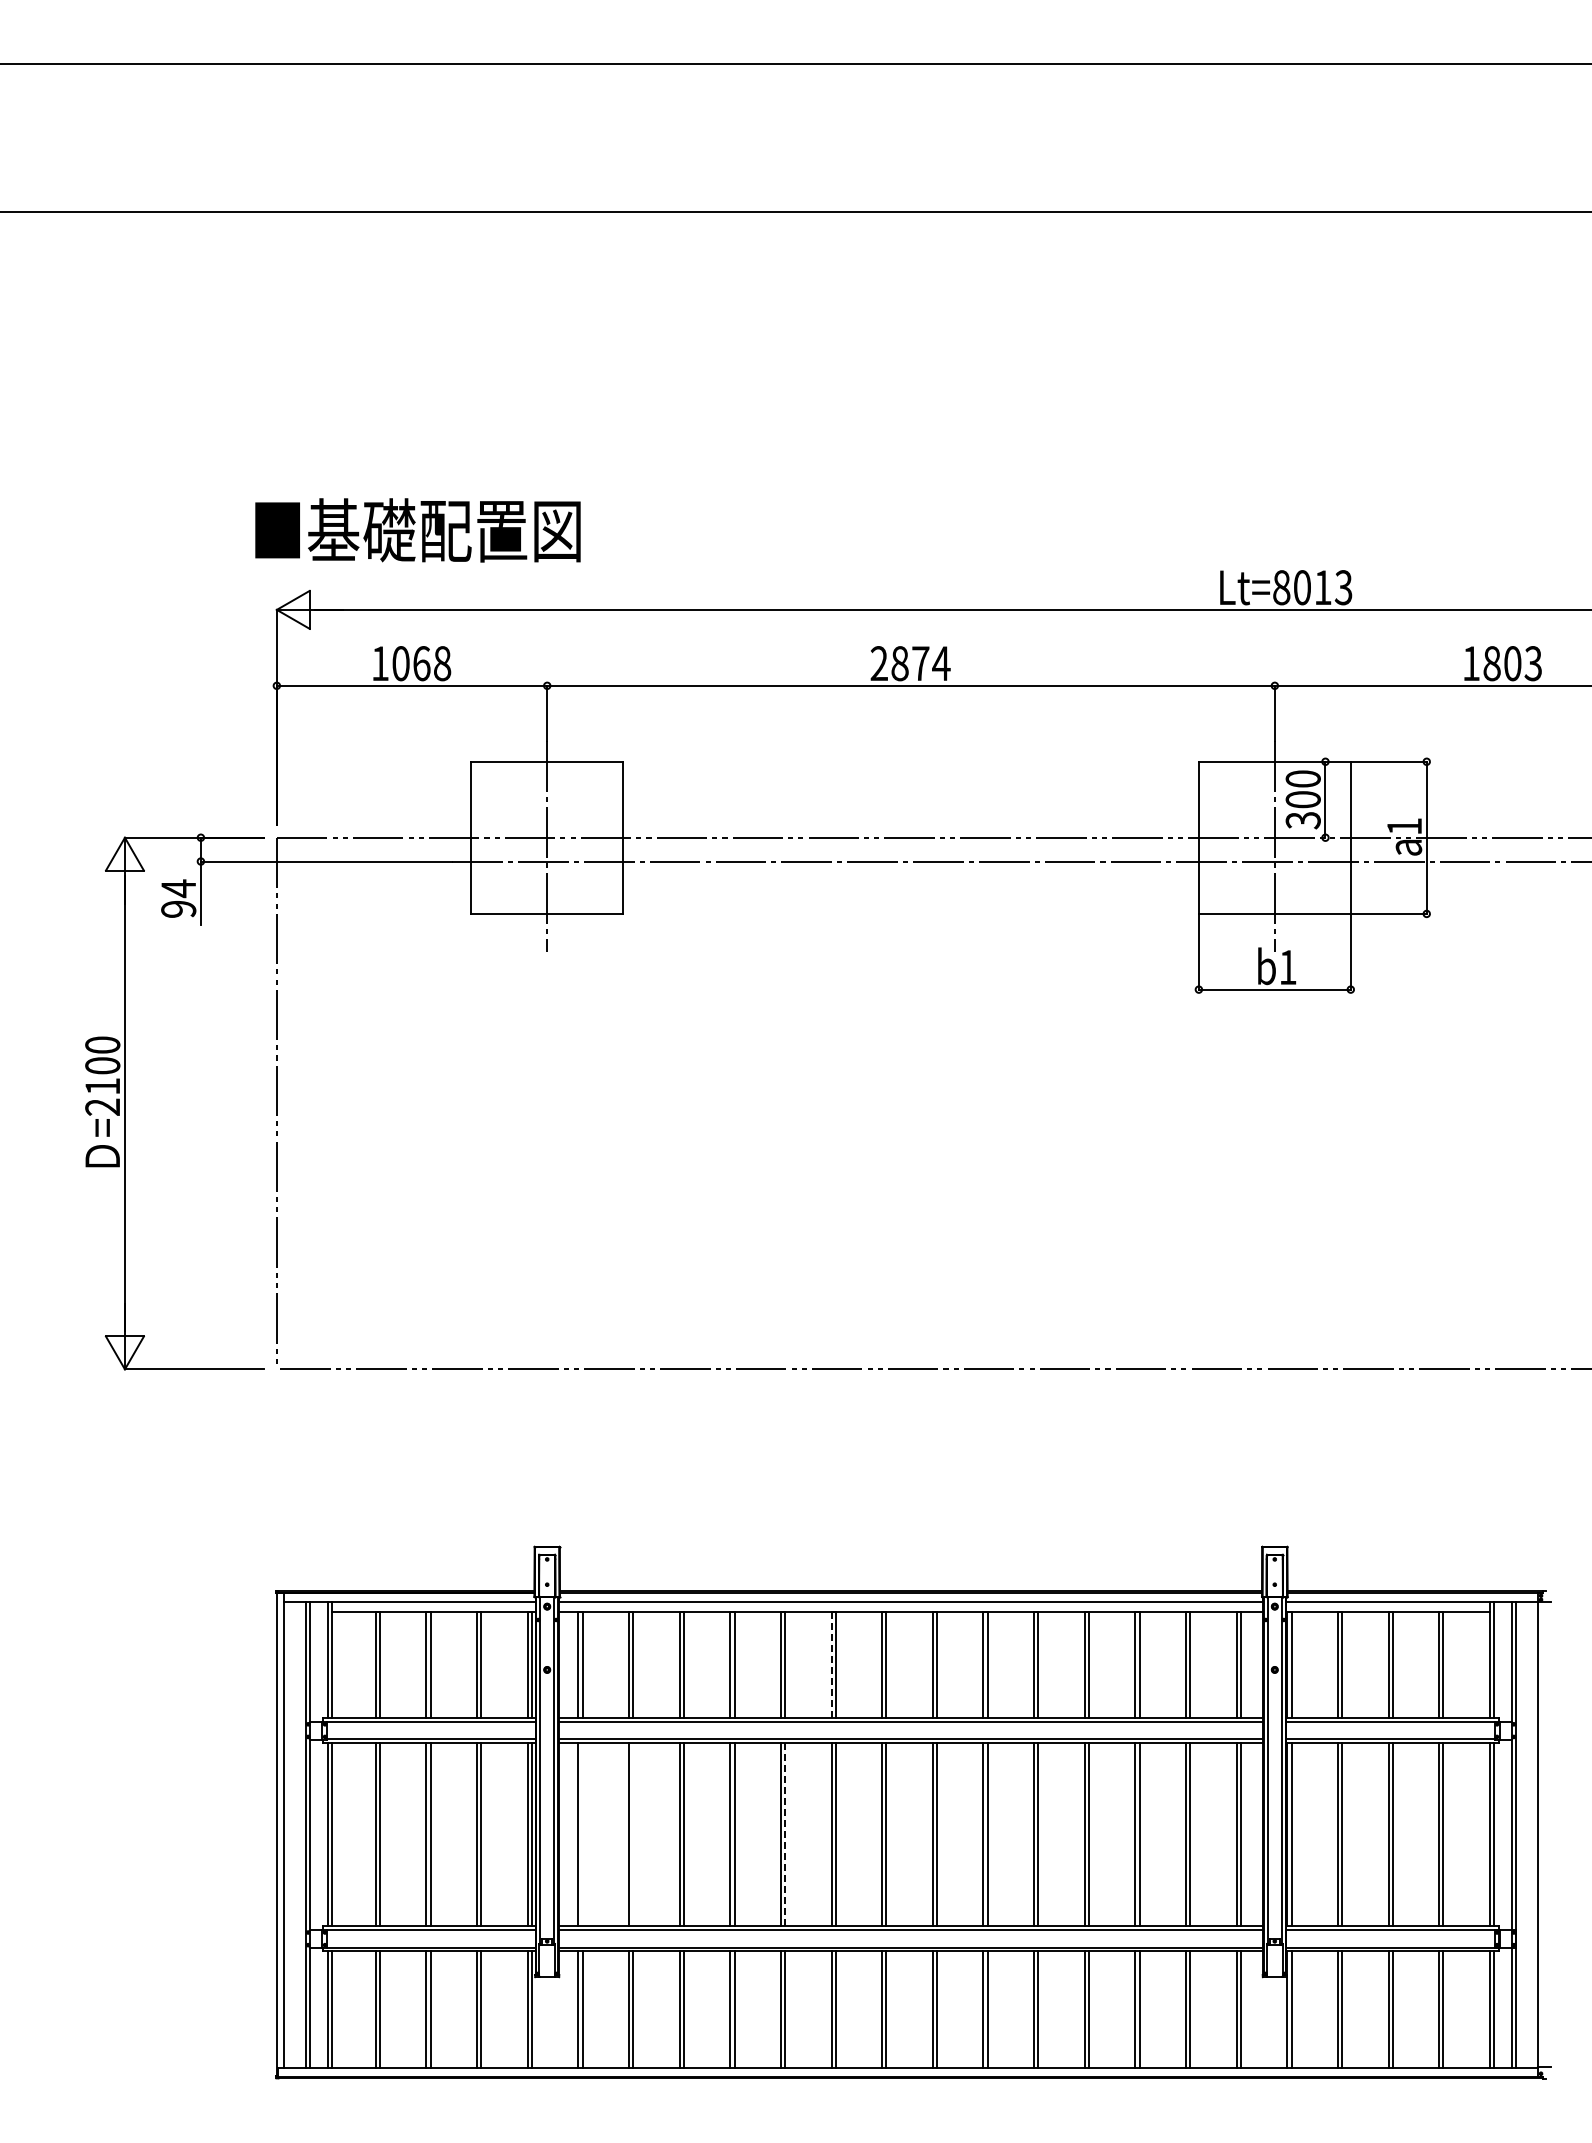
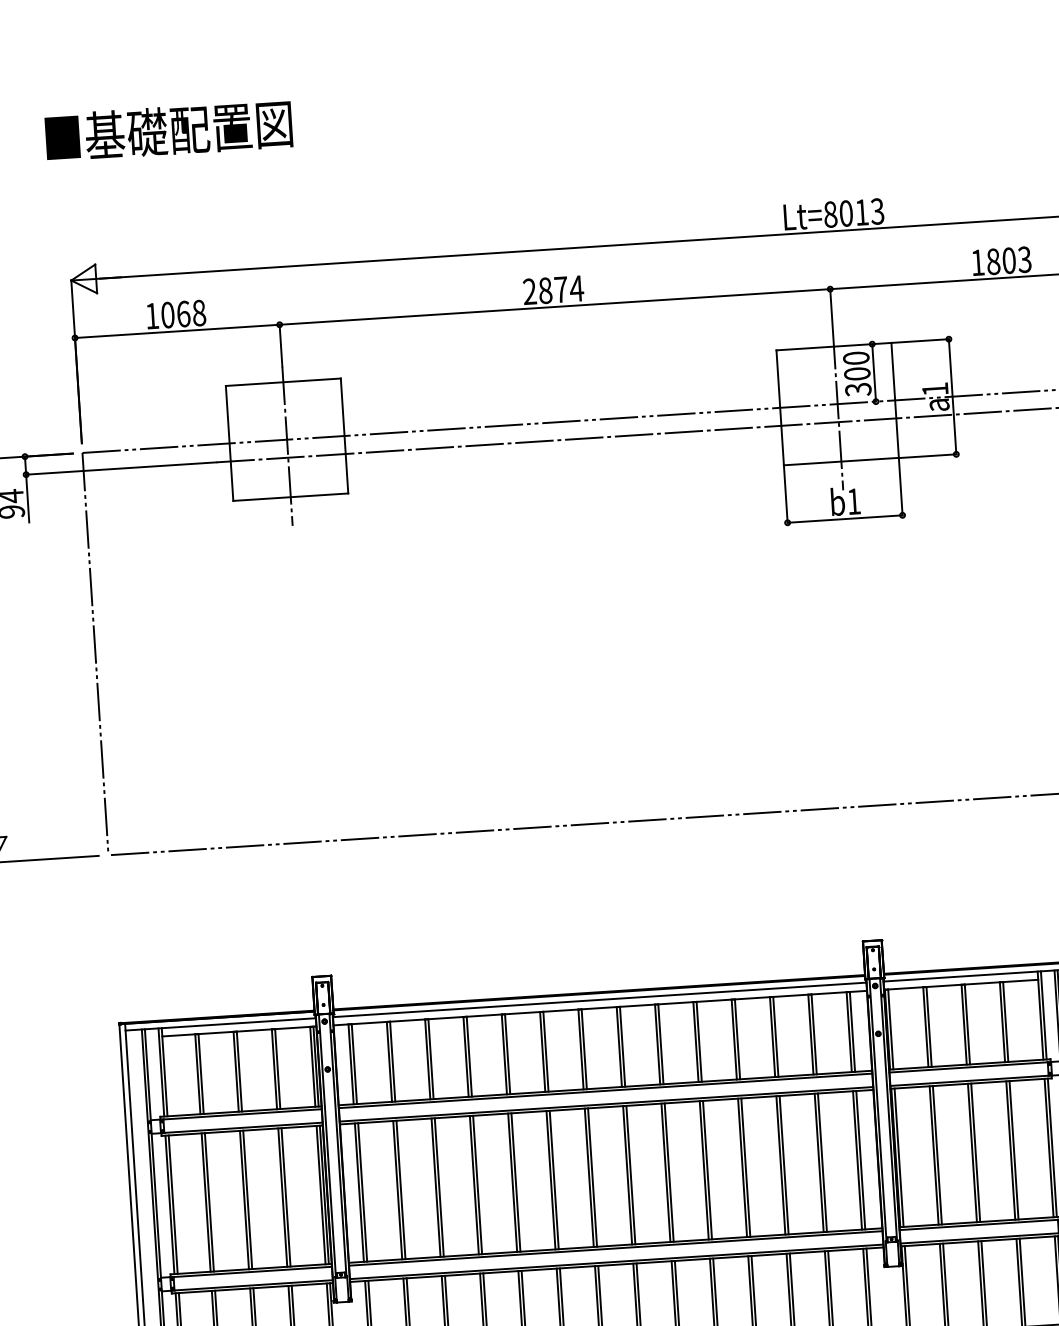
text: (417, 530) -> (168, 131), moved
line: (831, 1665) -> (542, 1052), dashed -> solid
line: (582, 1834) -> (362, 1192), added
line: (633, 1834) -> (401, 1189), added
line: (785, 1834) -> (516, 1182), dashed -> solid

